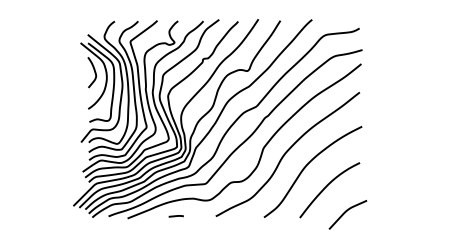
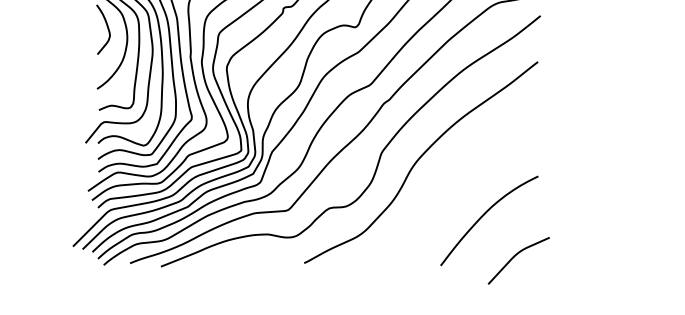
curve: (306, 167) -> (451, 183), removed
line: (175, 216) -> (238, 263), removed

